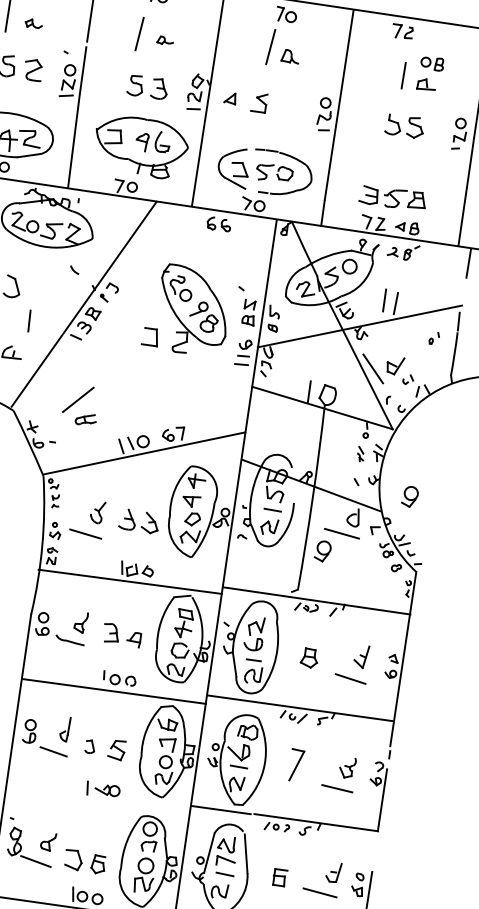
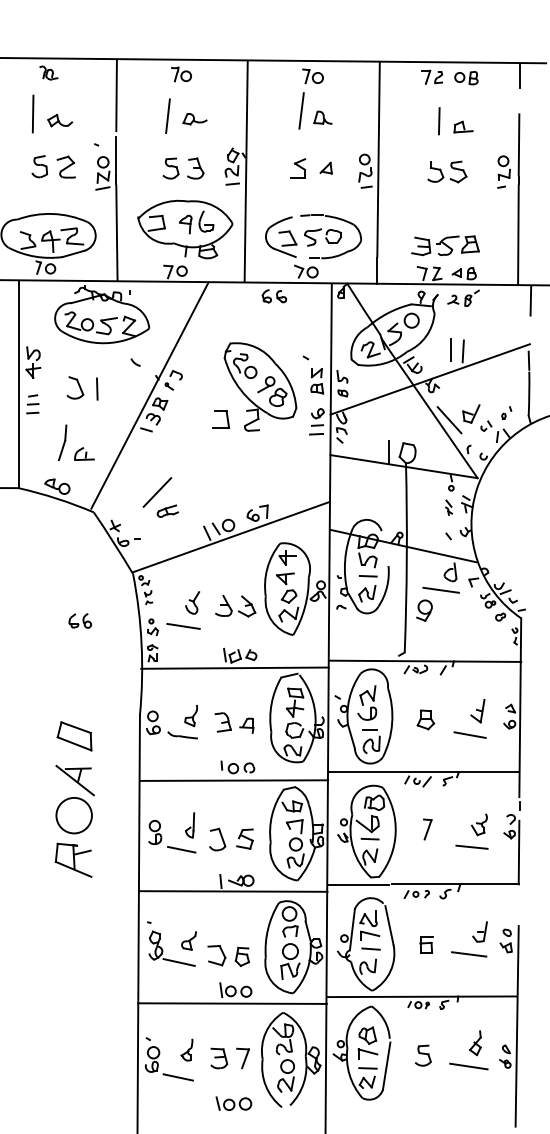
part: (34, 23) -> (60, 120), size x1.43
part: (165, 40) -> (194, 119), size x1.43
part: (432, 64) -> (466, 78), moved
part: (229, 97) -> (325, 167), moved
line: (29, 320) -> (97, 388), moved
part: (434, 337) -> (506, 412), moved
part: (410, 496) -> (504, 543), removed
part: (89, 746) -> (217, 839), size x1.67
part: (296, 765) -> (427, 829), size x0.62
line: (98, 799) -> (233, 891), added

